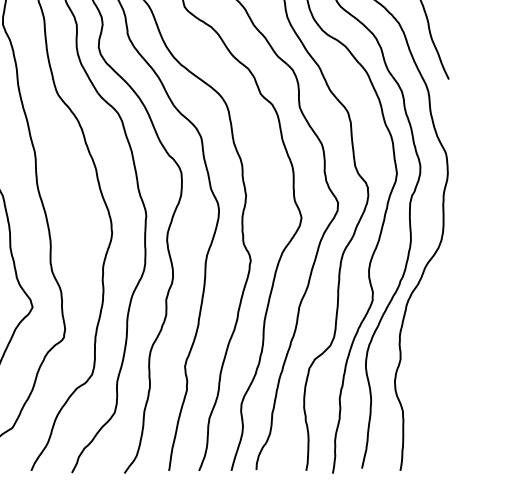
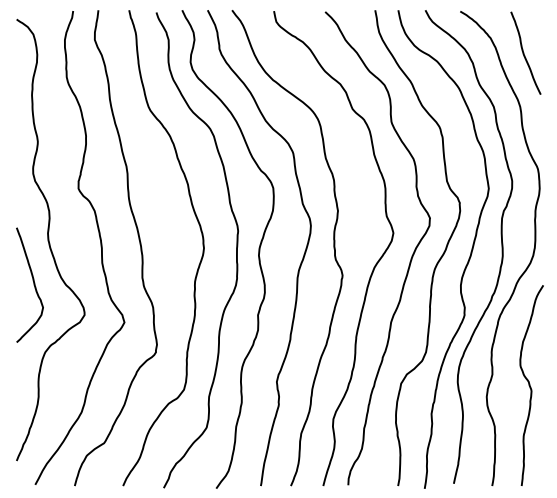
curve: (438, 370) -> (530, 385), added

